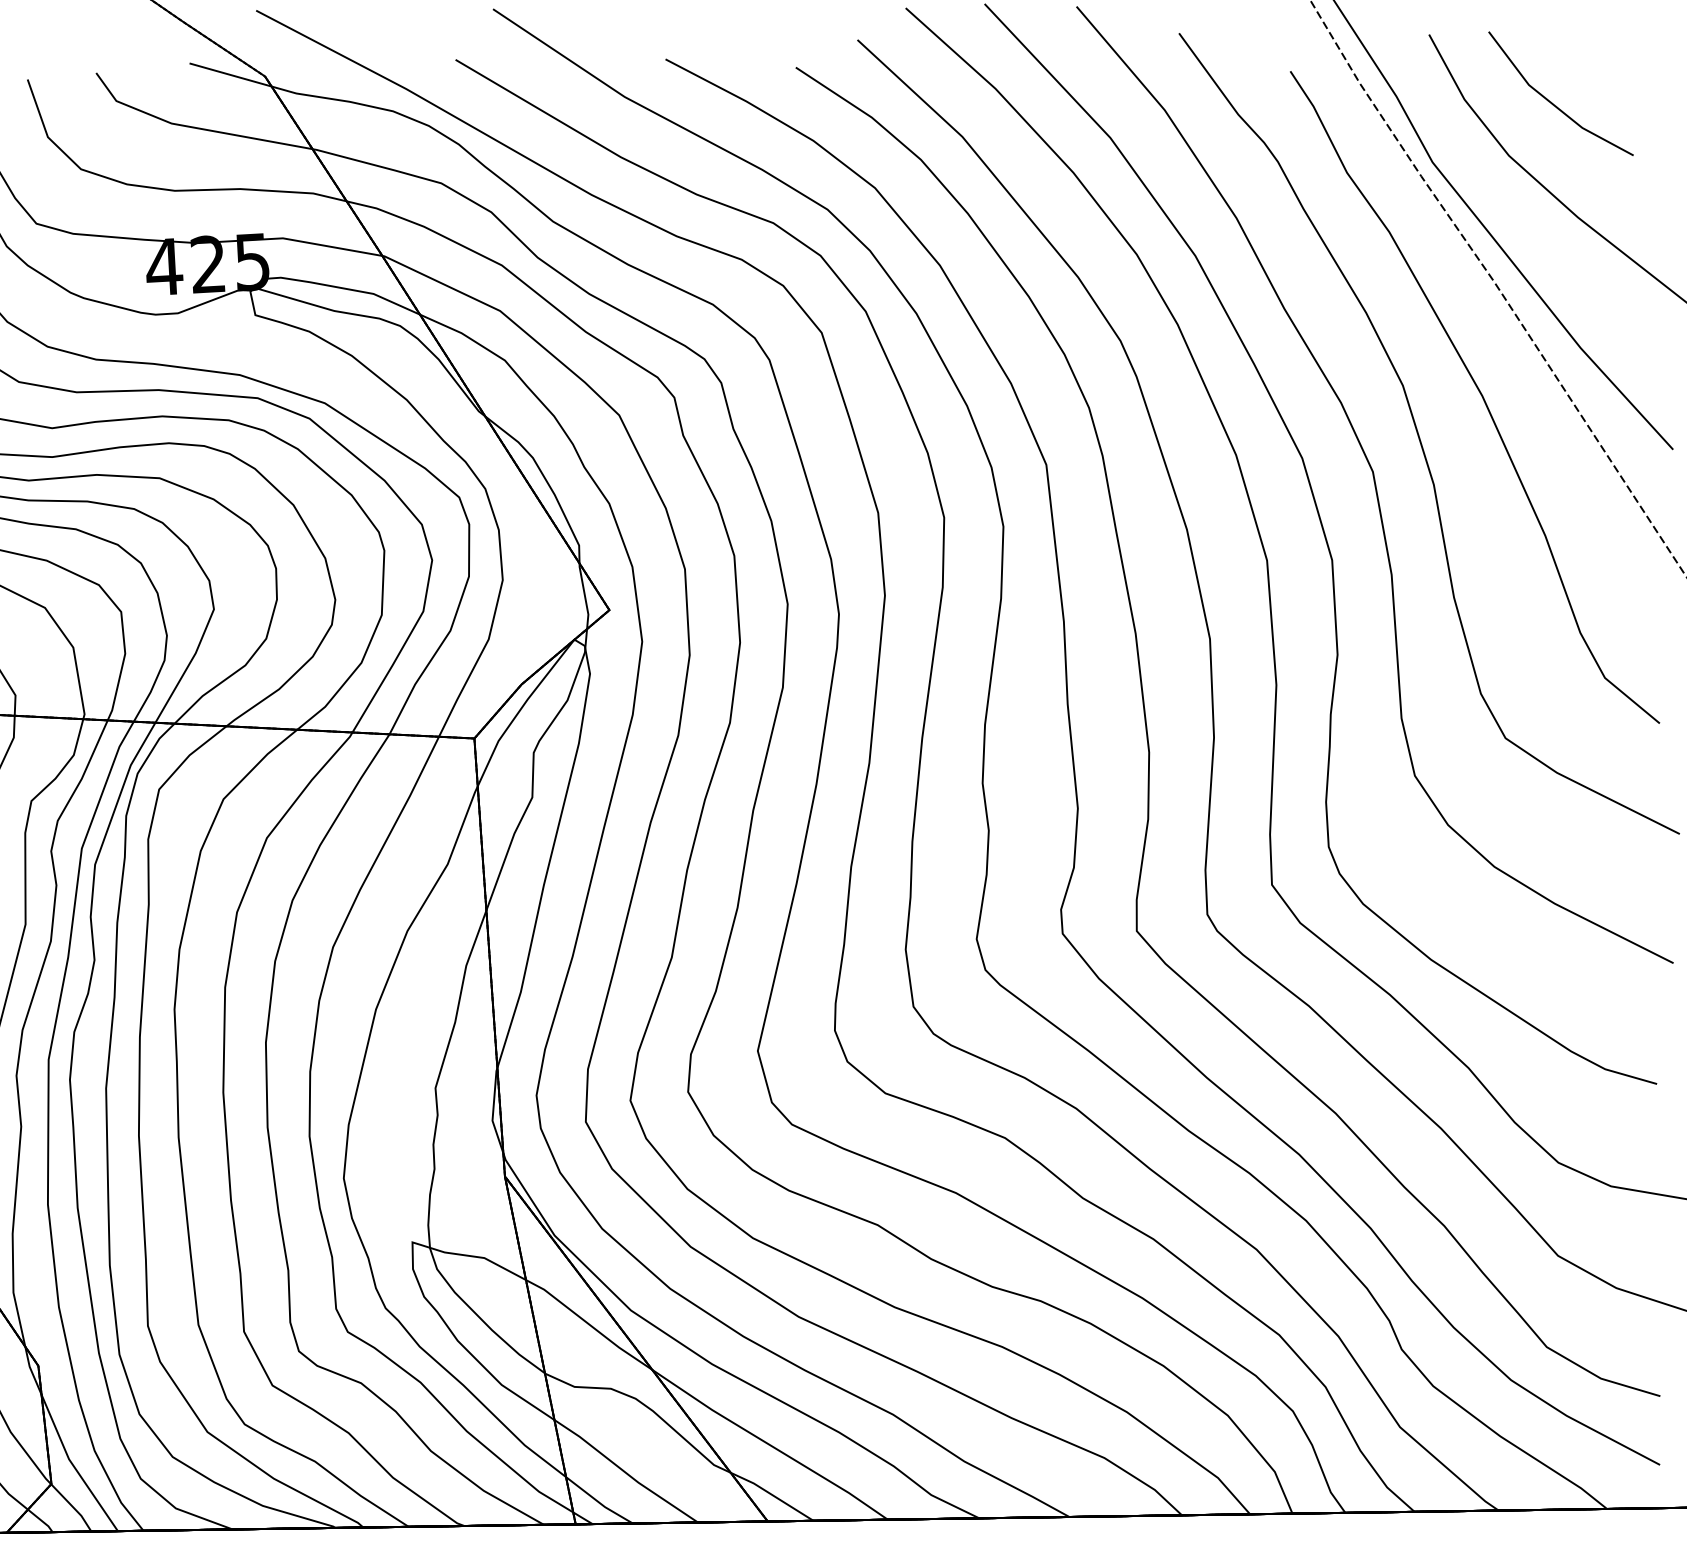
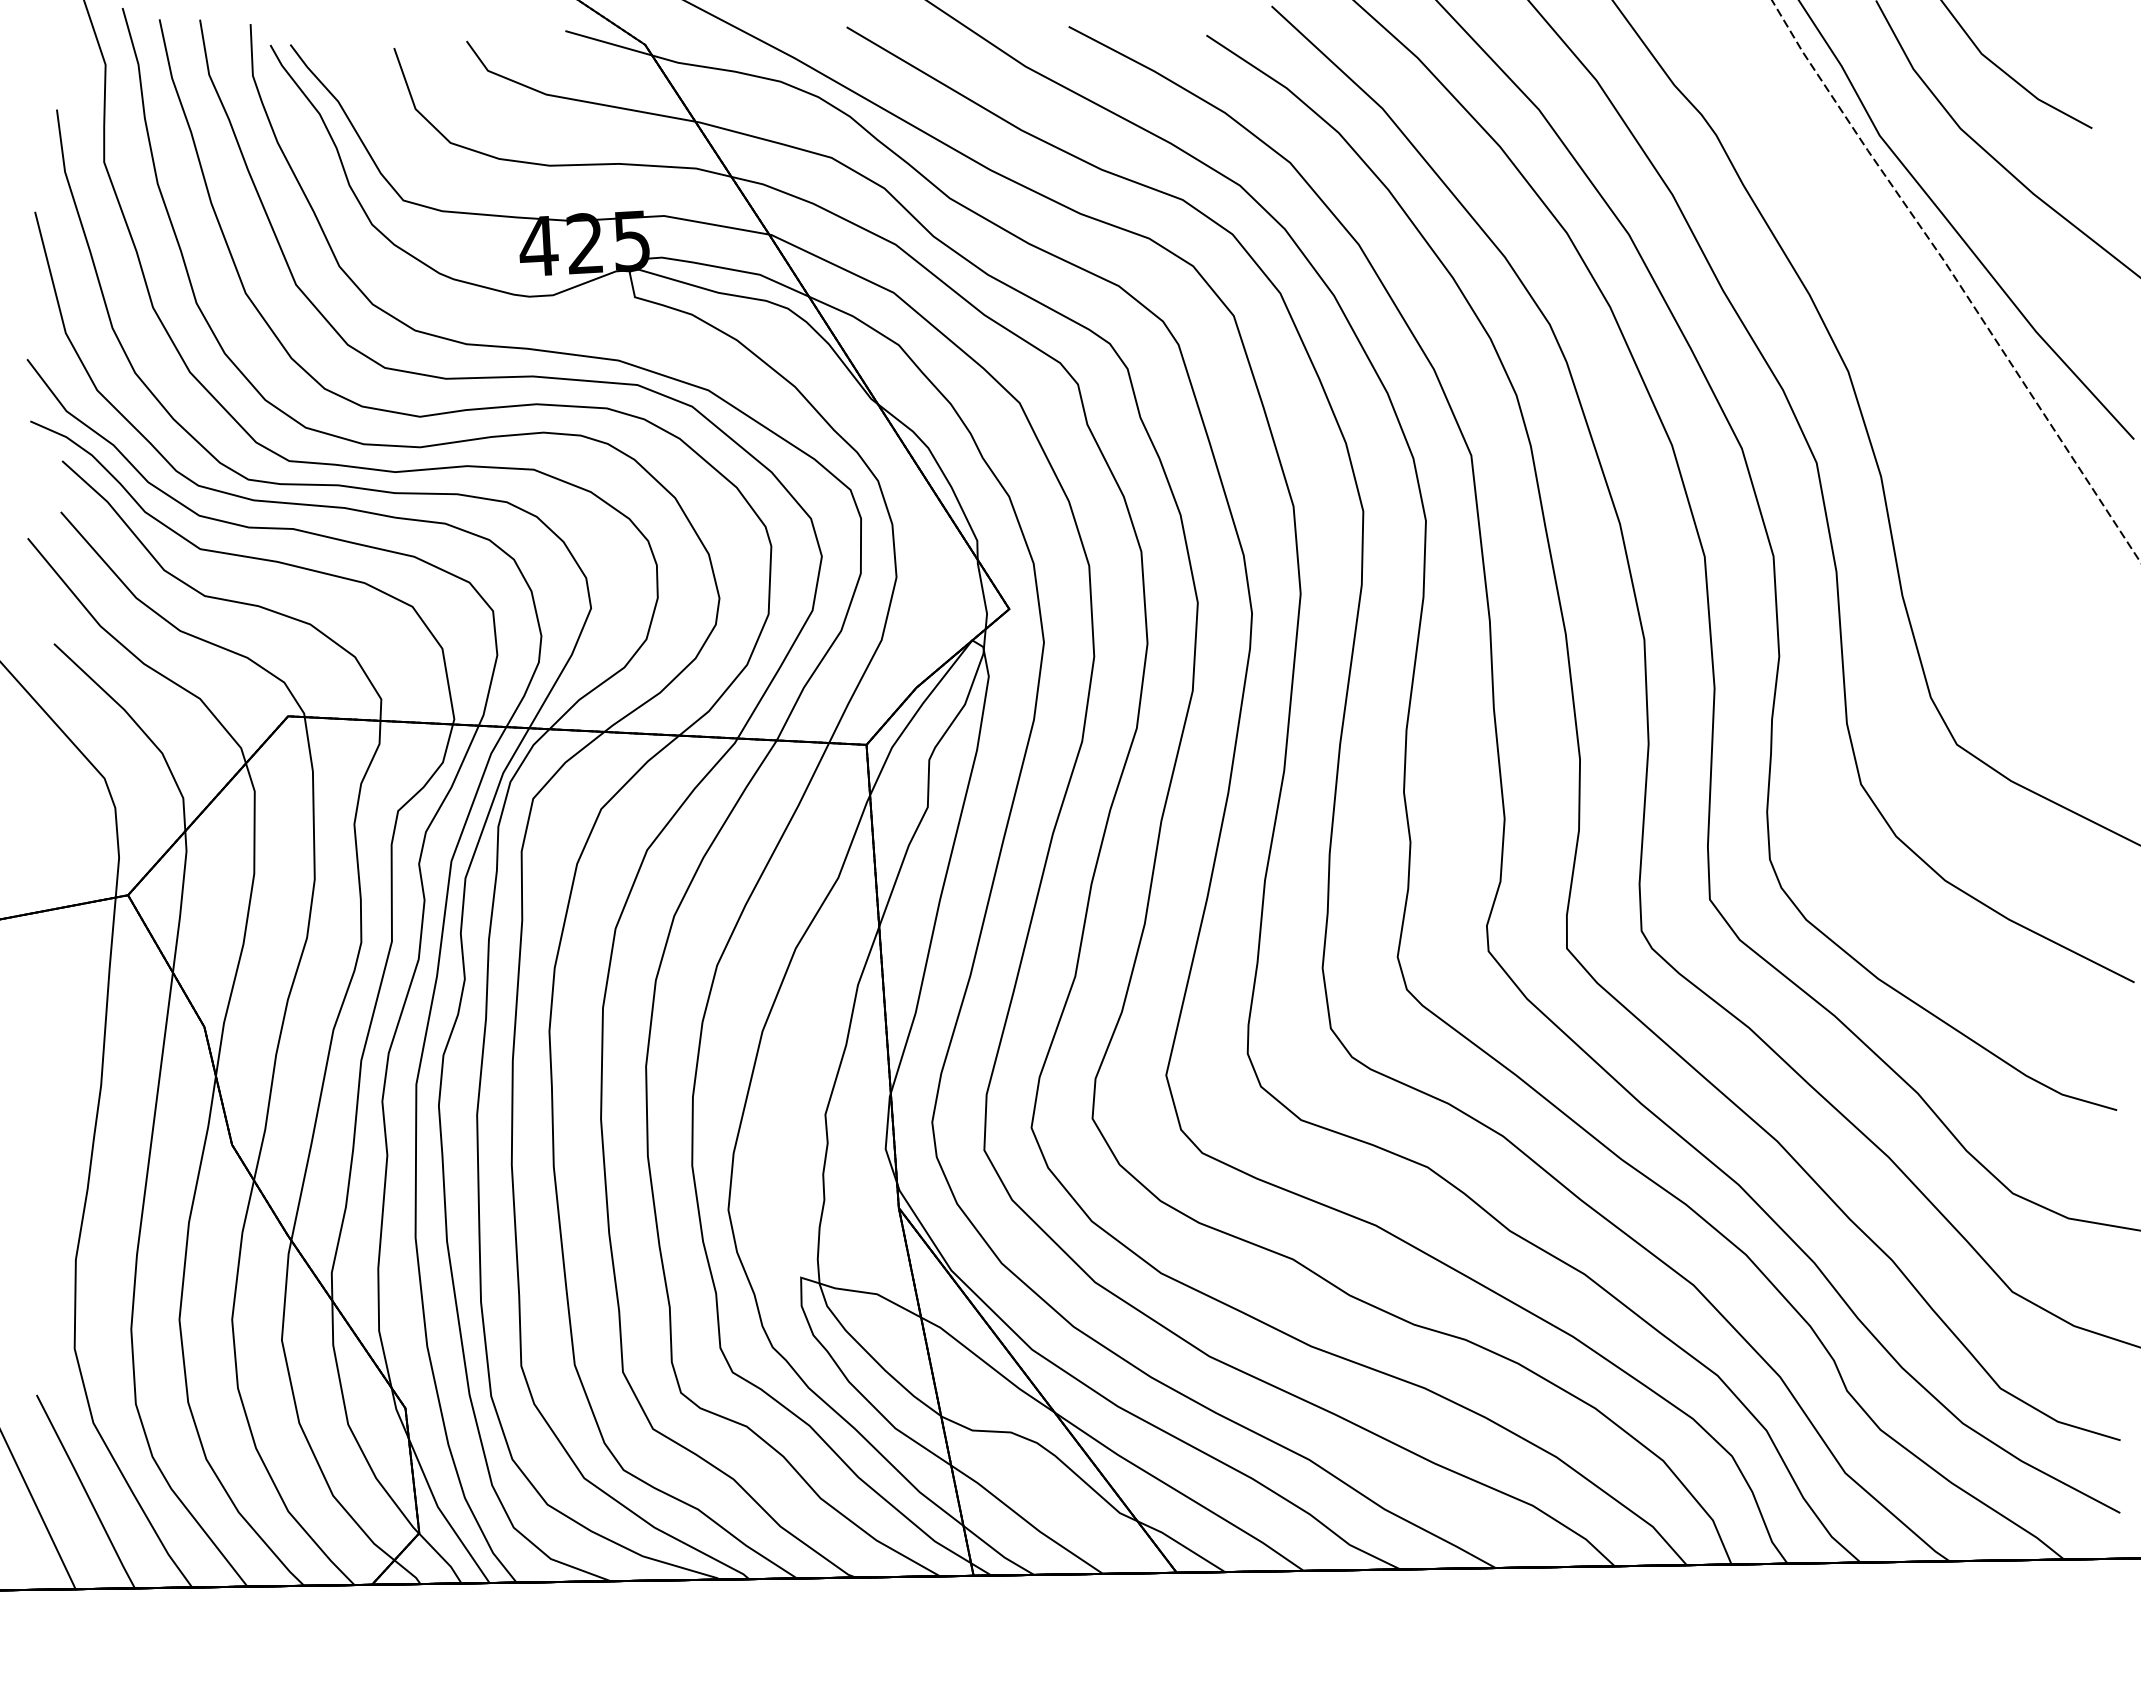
curve: (1480, 394) -> (1930, 381), removed

